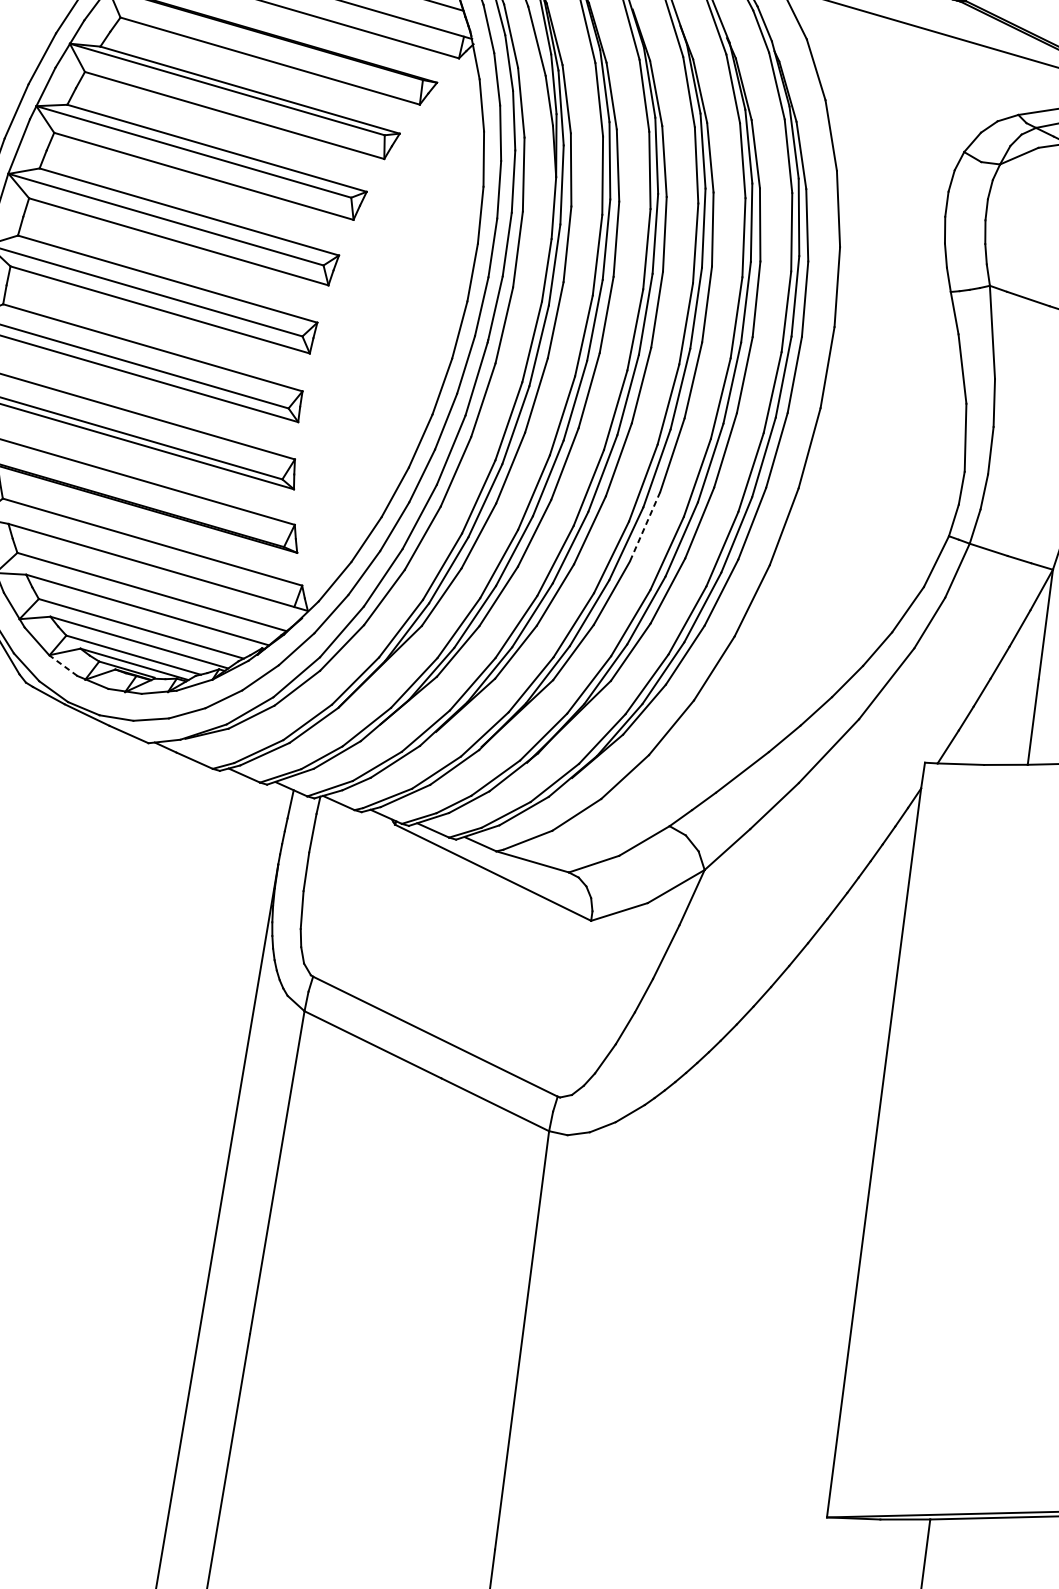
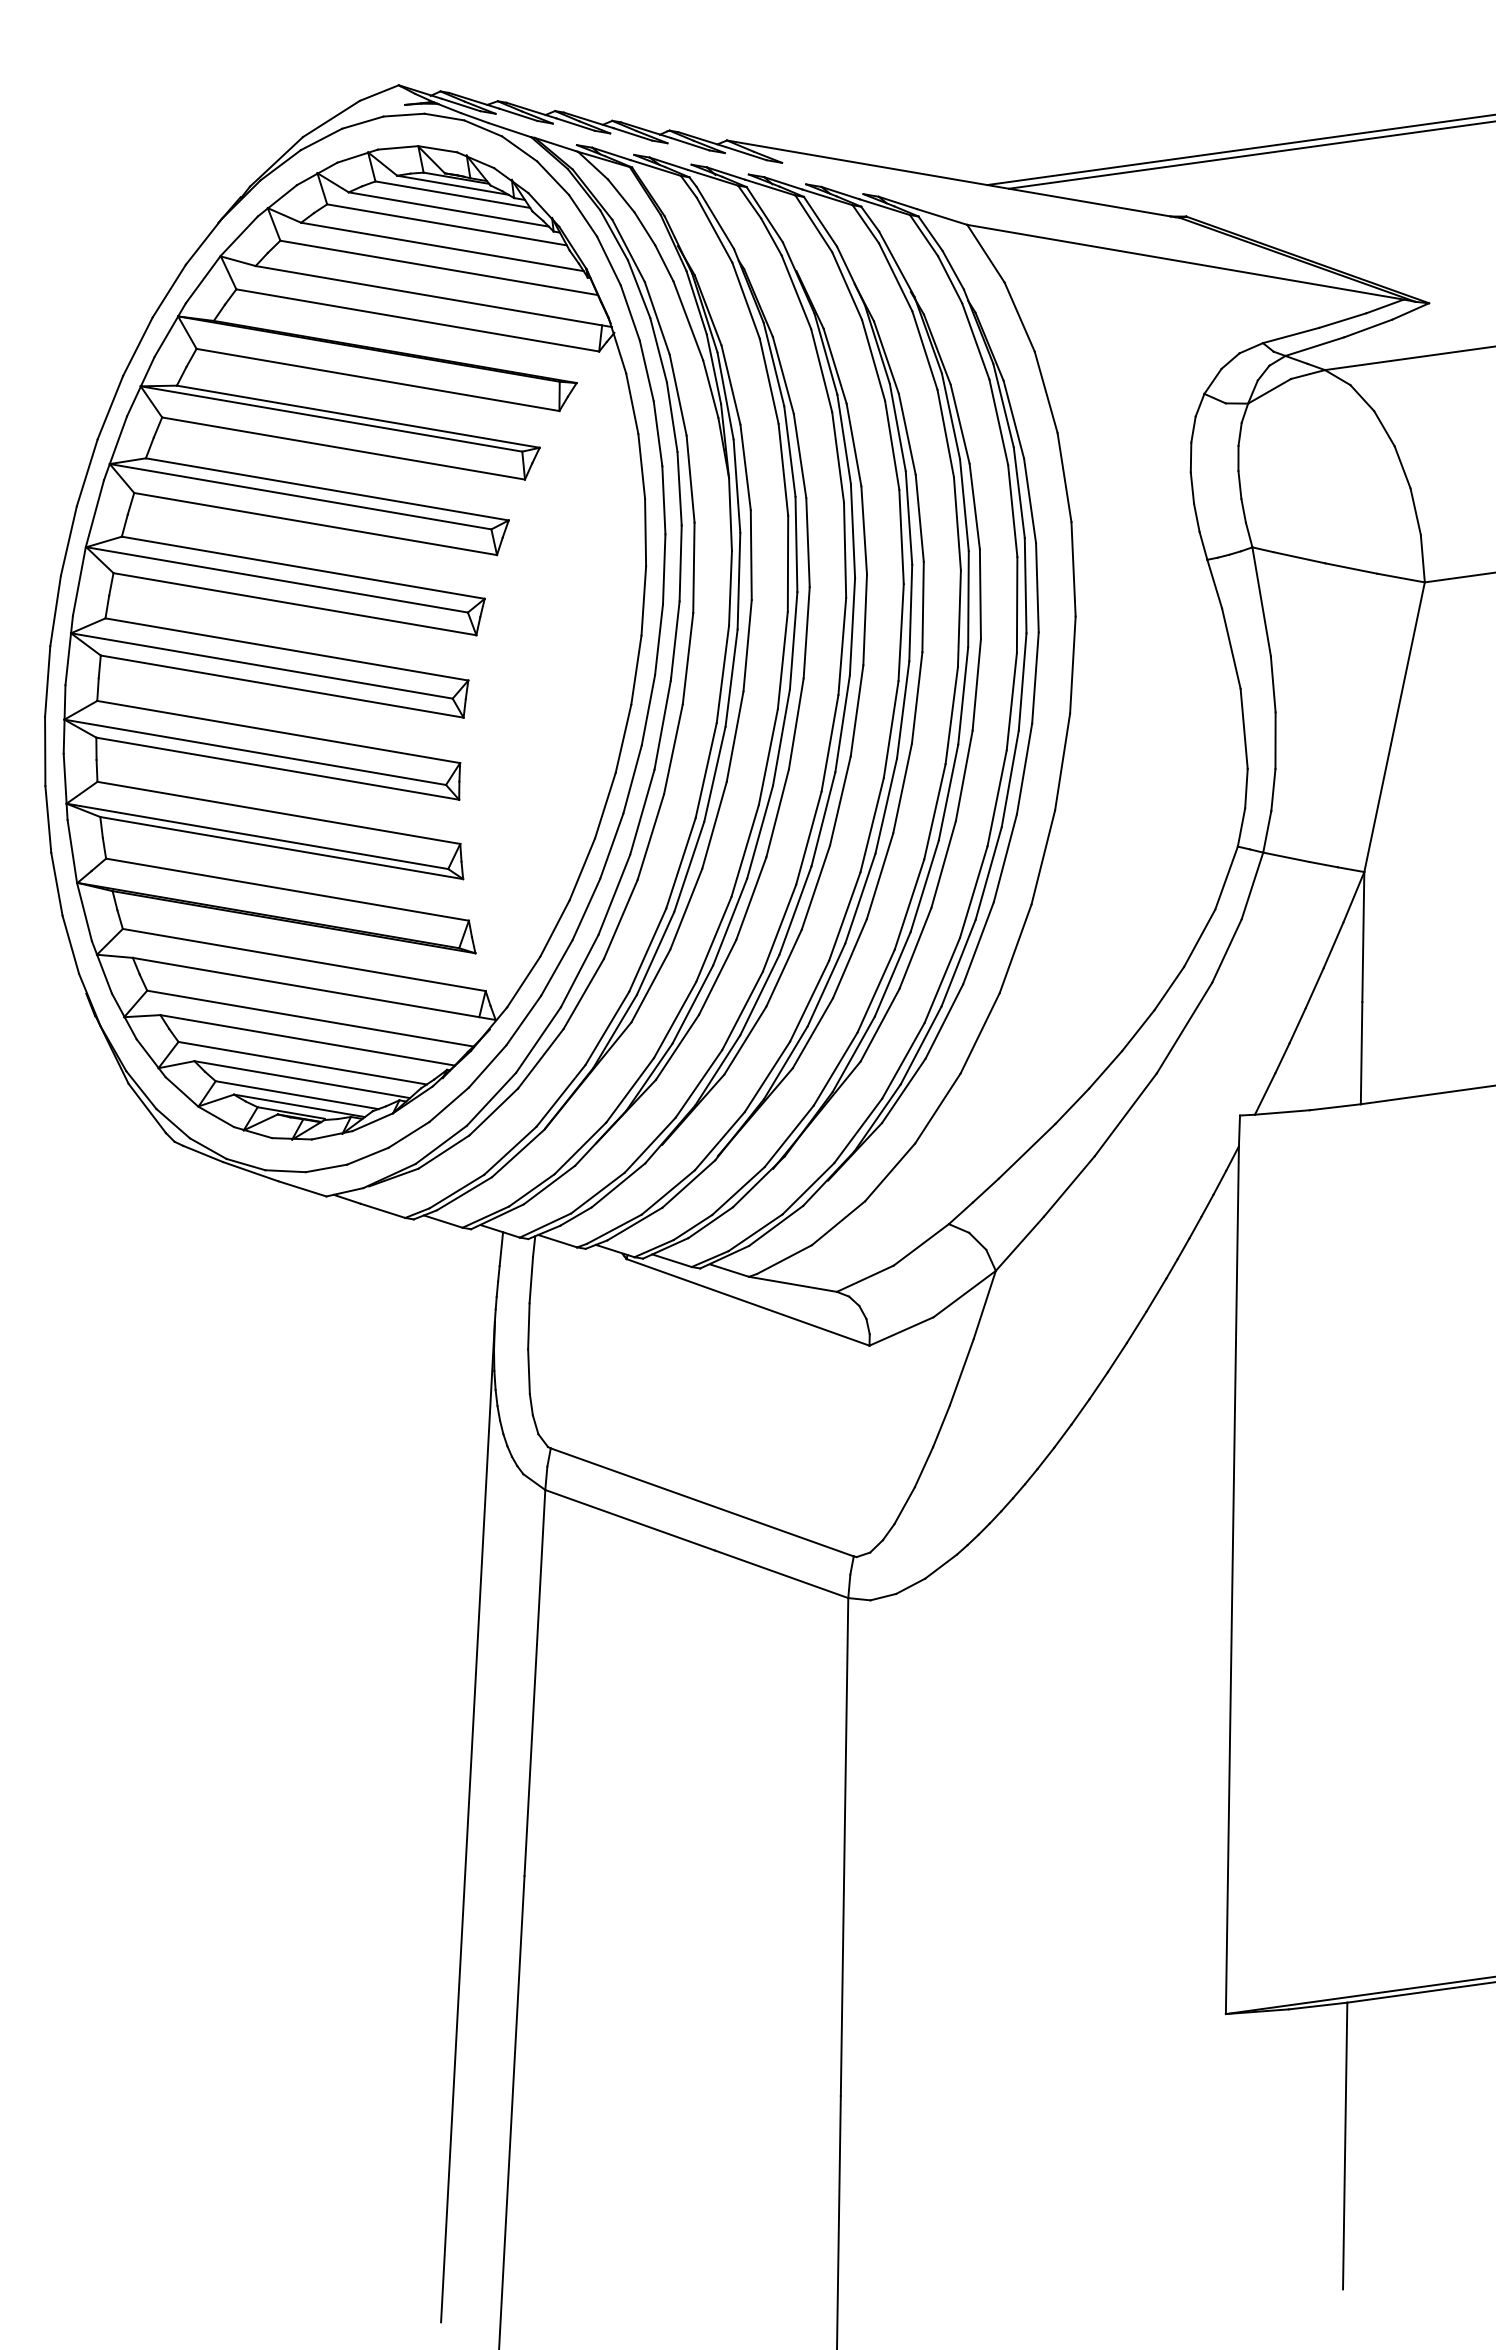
line: (645, 527) -> (880, 876), dashed -> solid
line: (63, 665) -> (216, 1116), dashed -> solid

